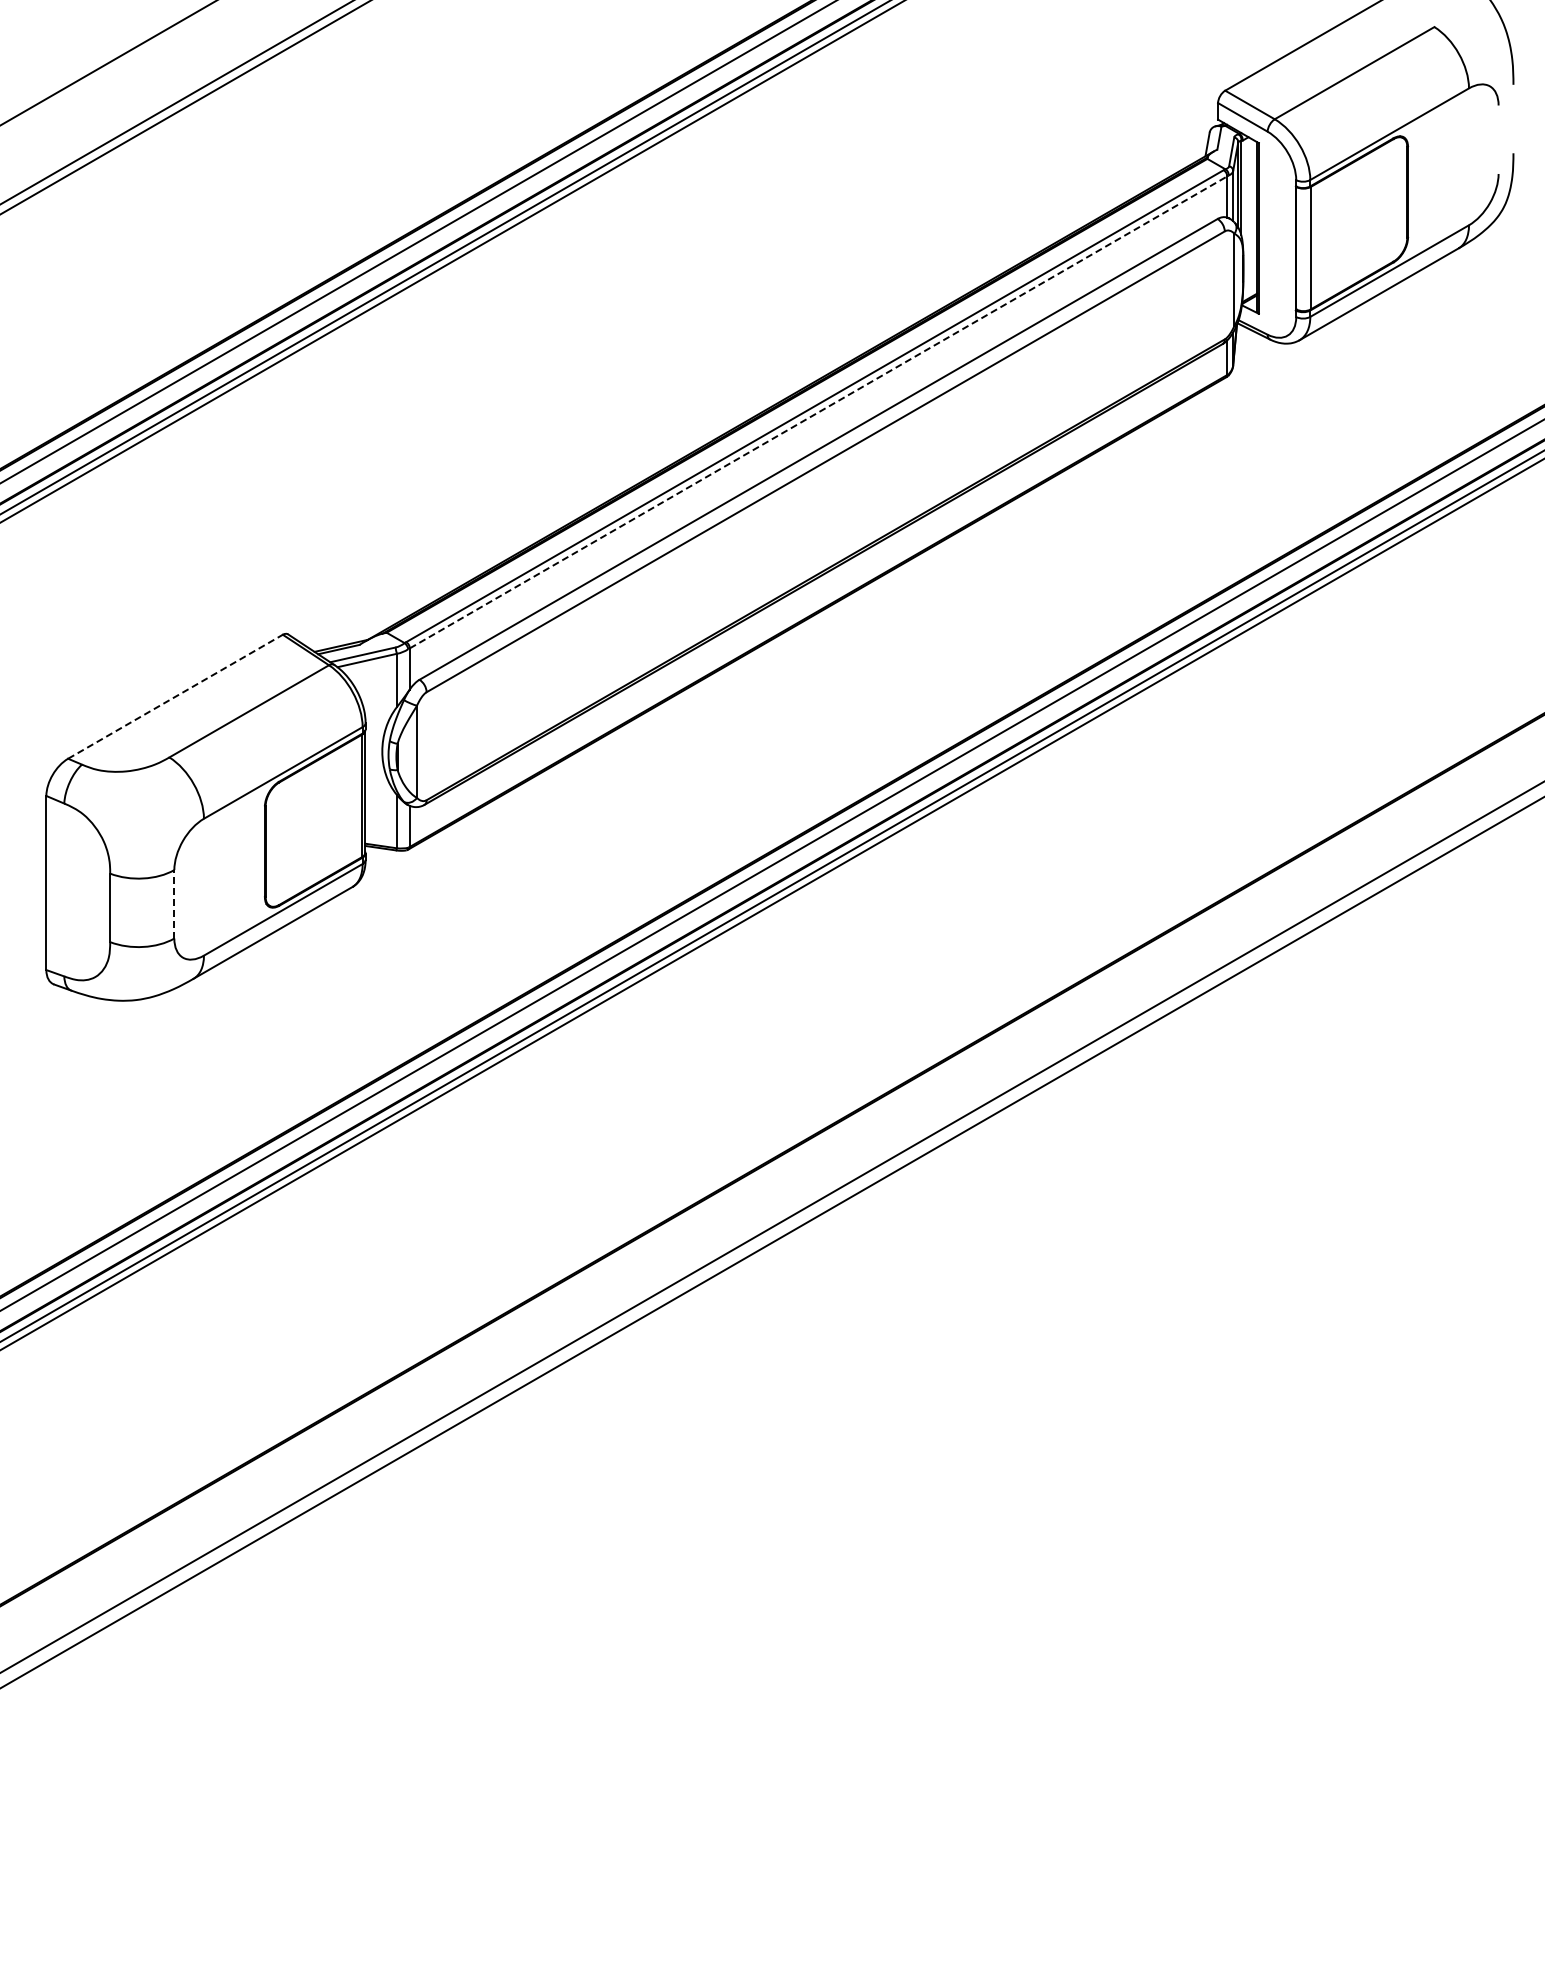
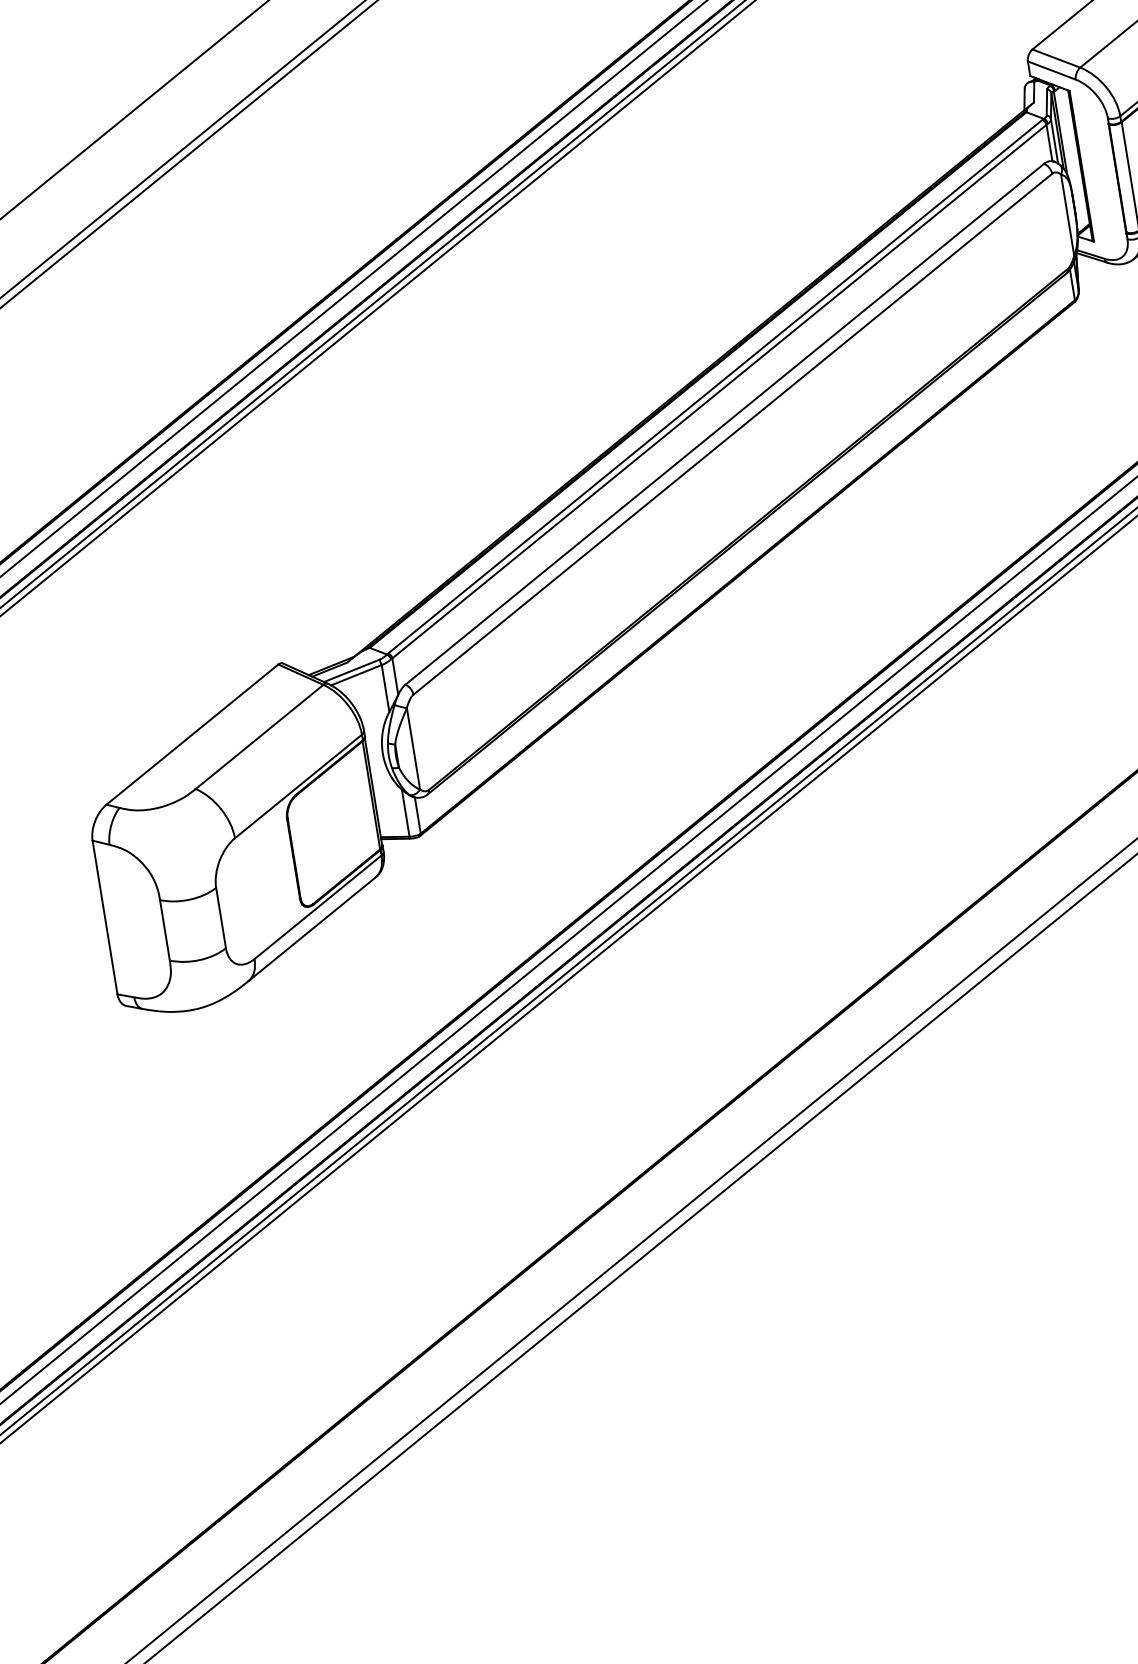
line: (818, 412) -> (719, 391), dashed -> solid
line: (175, 696) -> (192, 734), dashed -> solid
line: (174, 903) -> (221, 917), dashed -> solid

